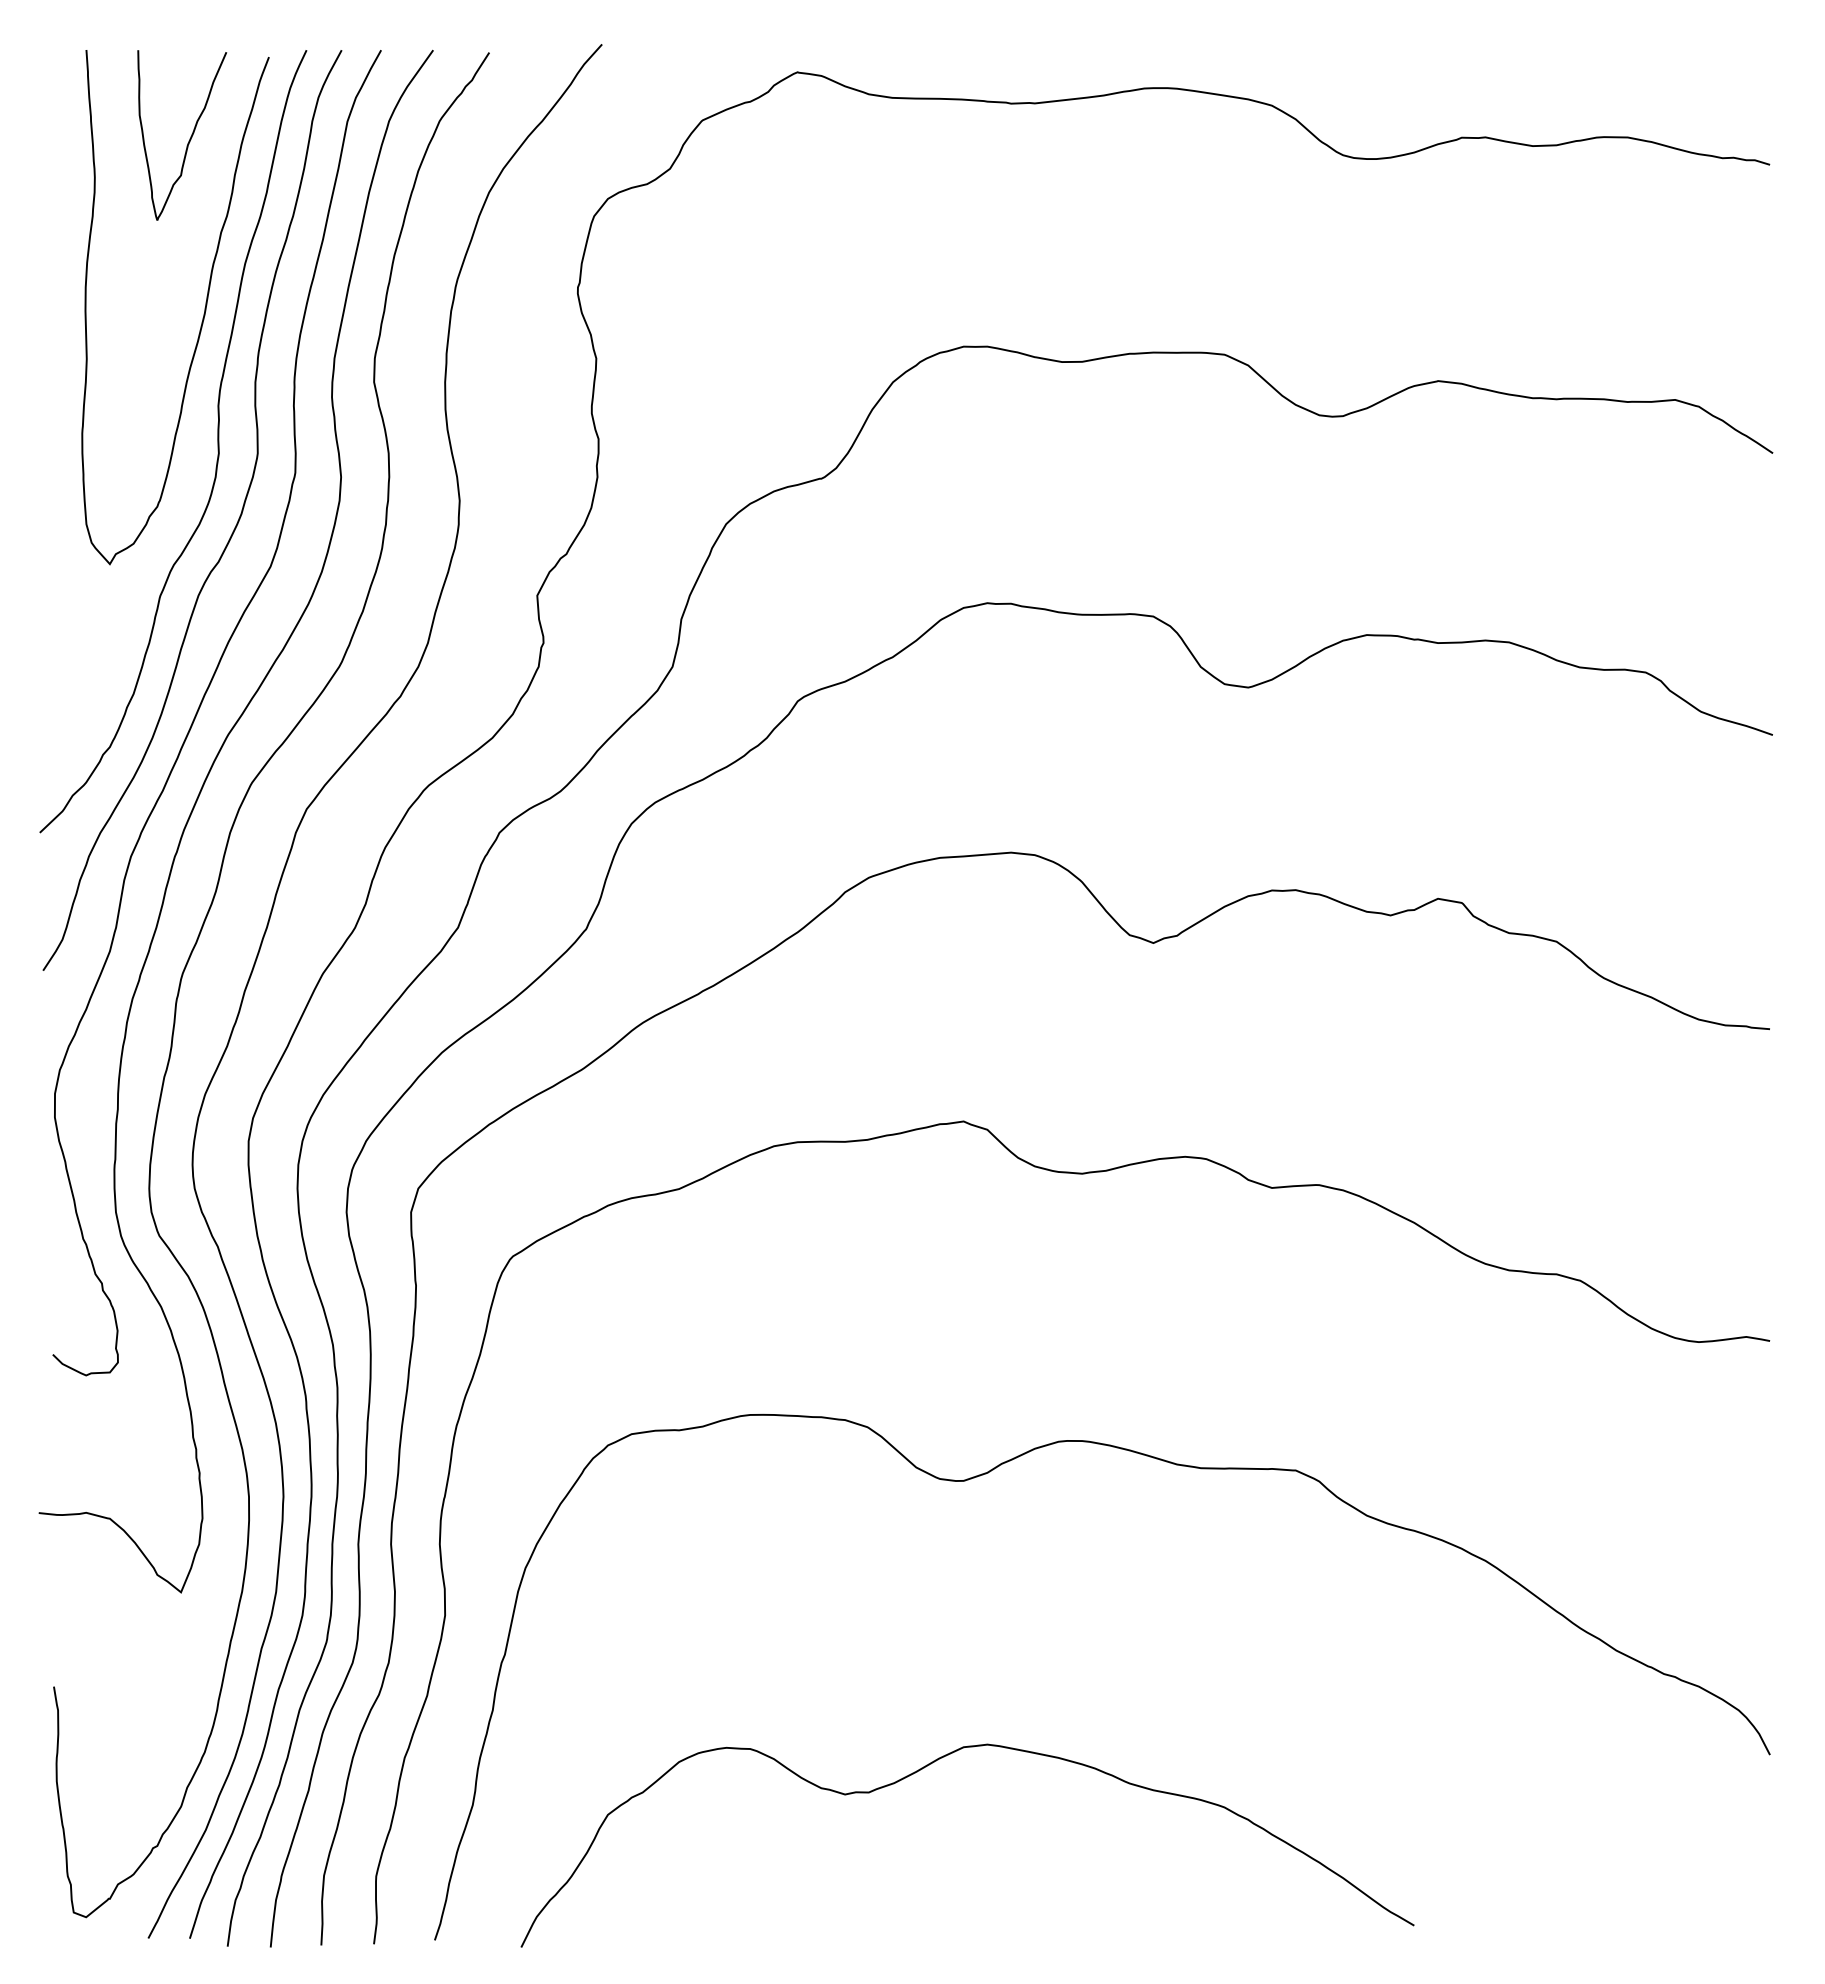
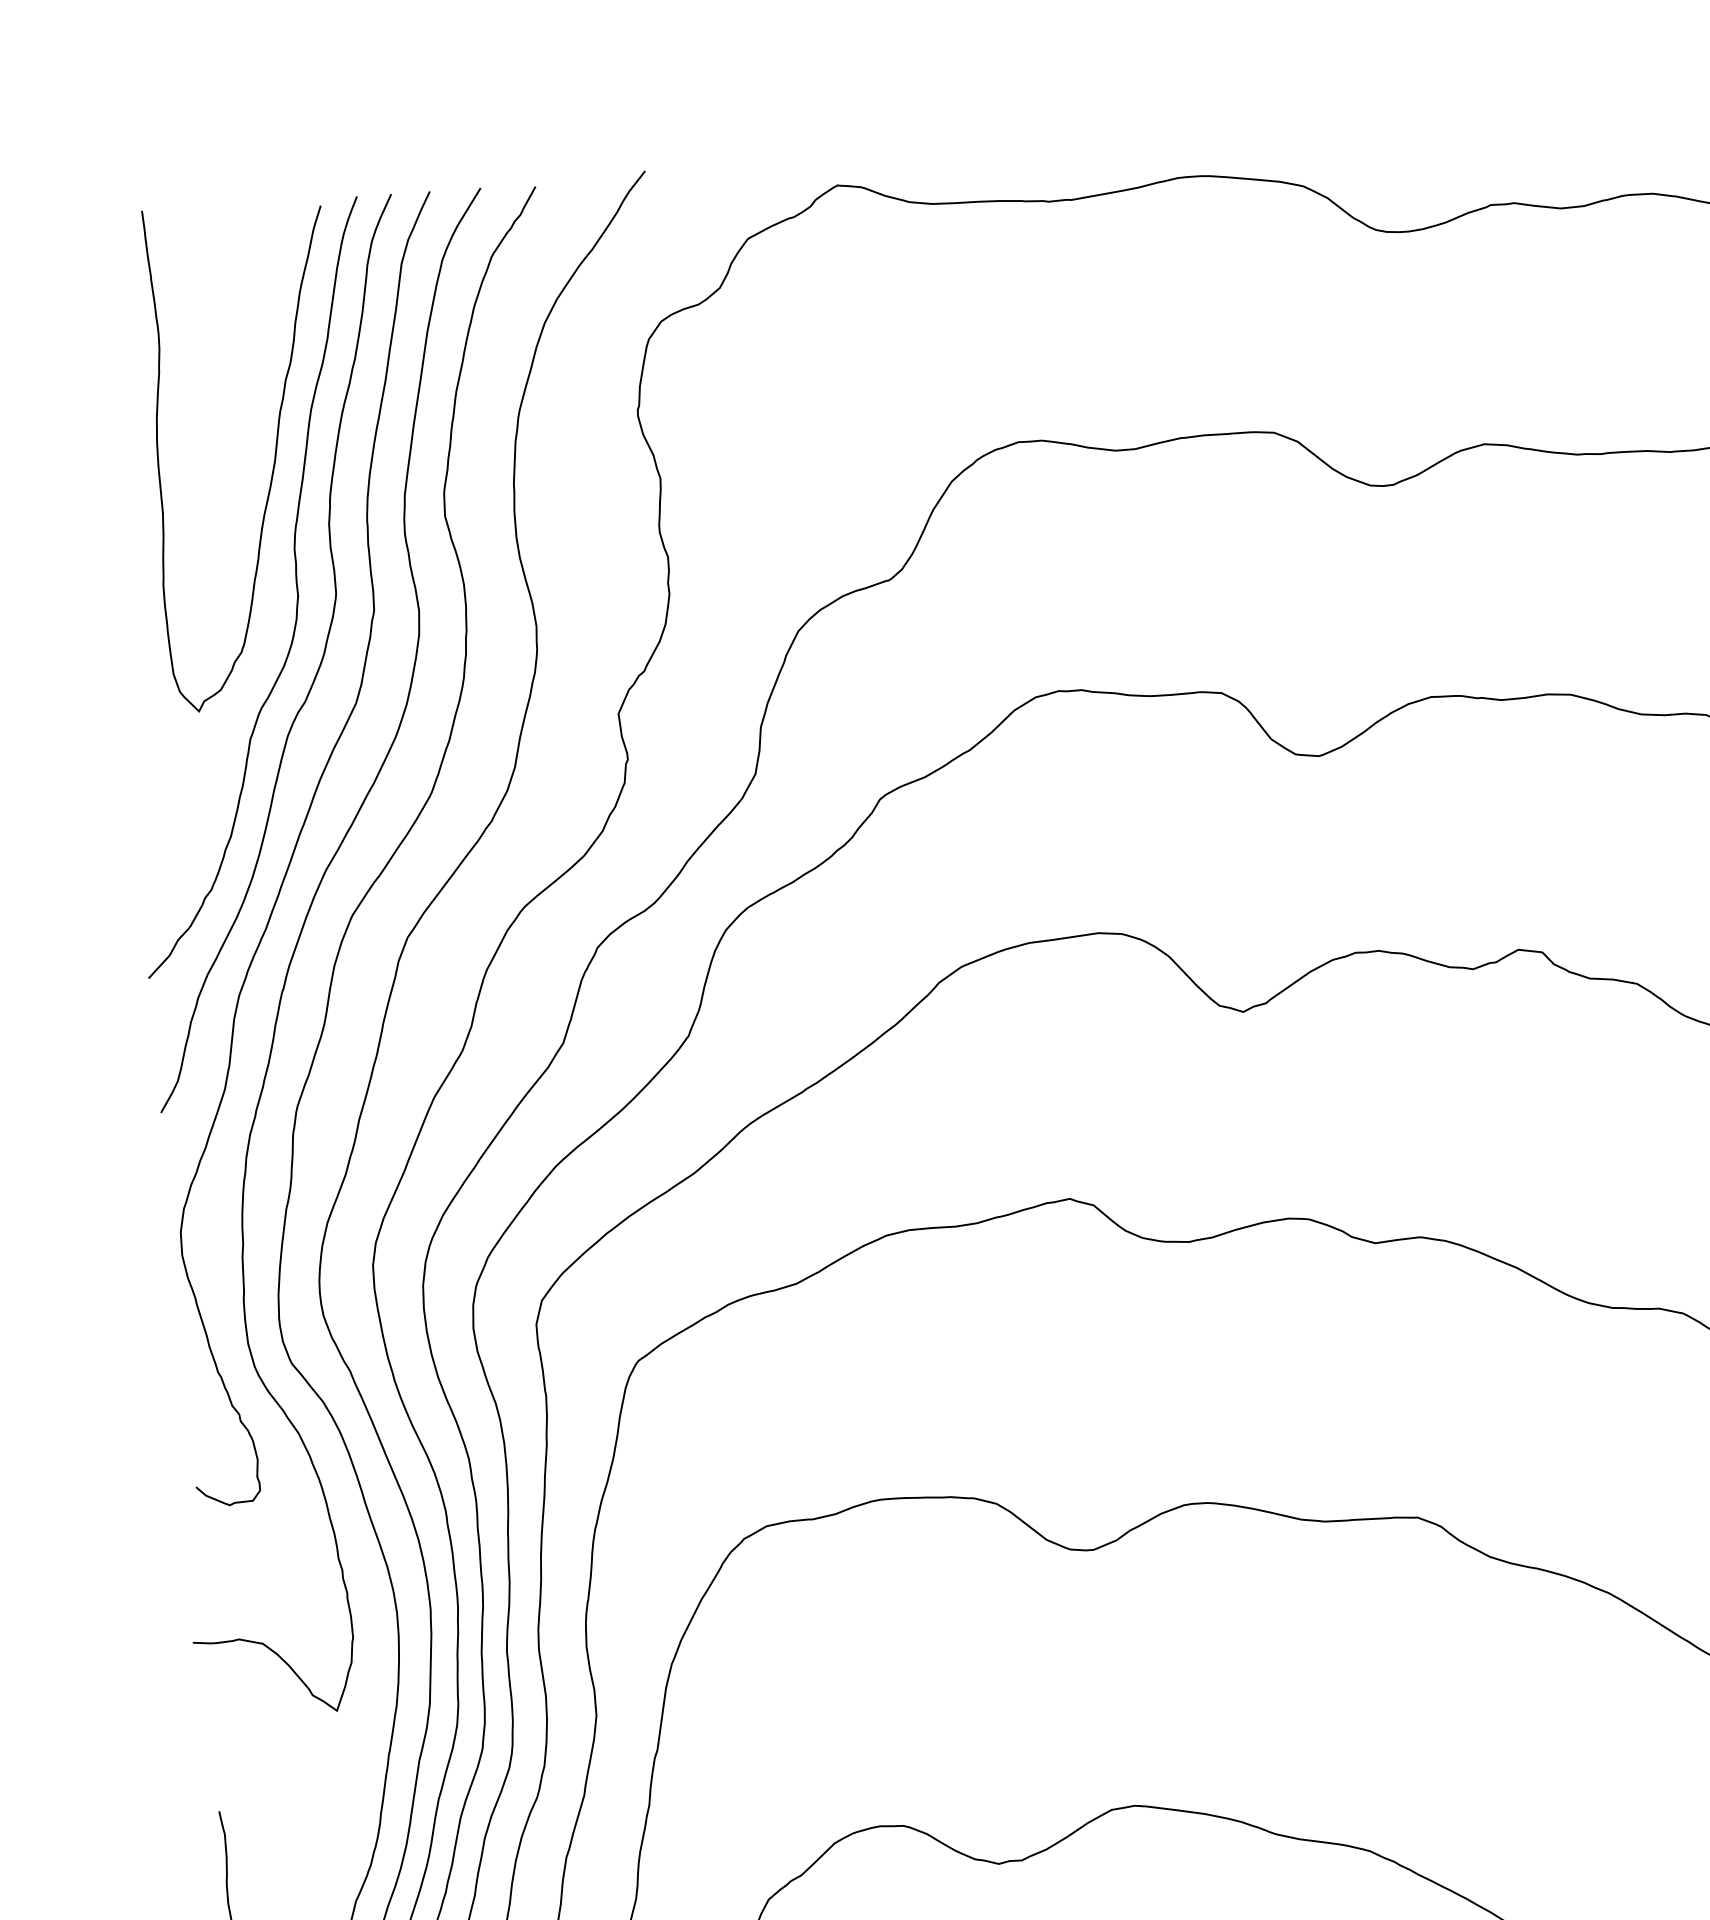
curve: (189, 138) -> (248, 290), removed

